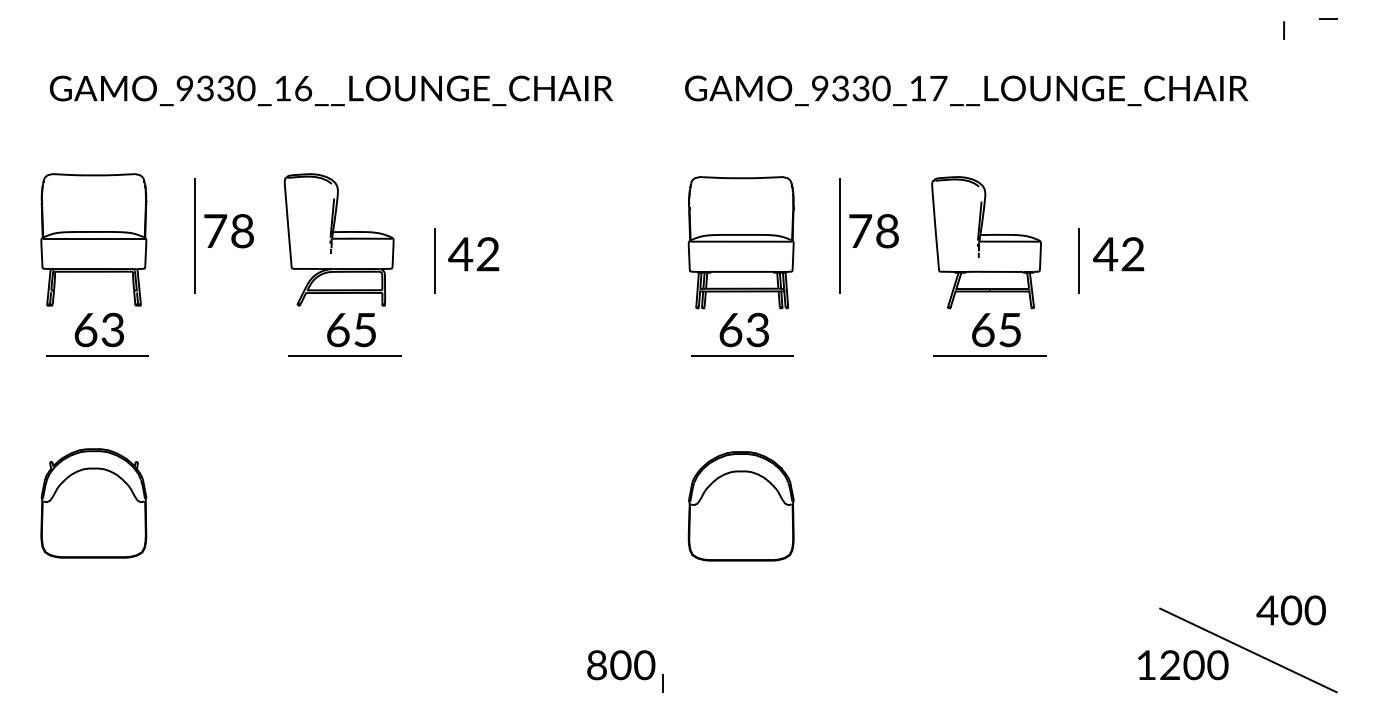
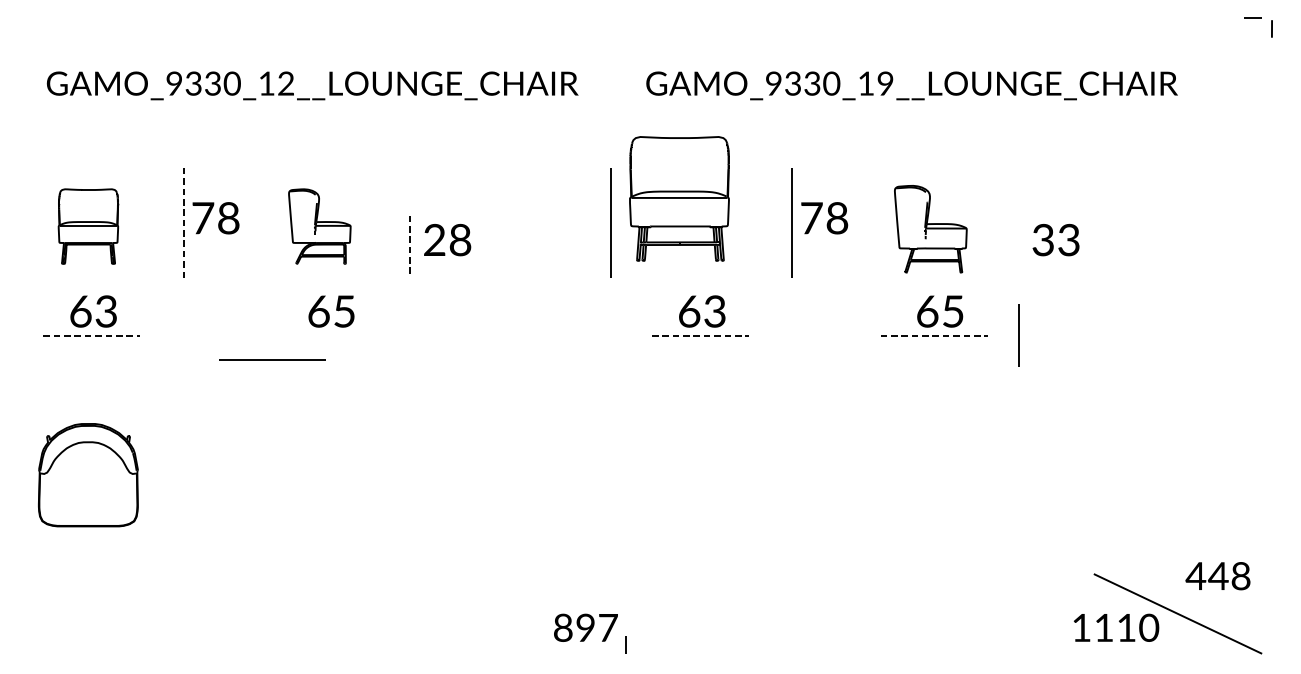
line: (1283, 30) -> (1271, 28), moved
text: (938, 87) -> (885, 82), GAMO_9330_17__LOUNGE_CHAIR -> GAMO_9330_19__LOUNGE_CHAIR
text: (303, 88) -> (286, 83), GAMO_9330_16__LOUNGE_CHAIR -> GAMO_9330_12__LOUNGE_CHAIR
line: (647, 235) -> (610, 222), added
line: (194, 236) -> (183, 223), solid -> dashed
part: (93, 239) -> (88, 226), size x0.6
part: (338, 239) -> (319, 226), size x0.6
part: (740, 242) -> (678, 198), moved
part: (986, 242) -> (930, 228), size x0.7
text: (473, 254) -> (446, 240), 42 -> 28
text: (1118, 254) -> (1055, 240), 42 -> 33
line: (1078, 260) -> (1017, 334), moved
line: (434, 261) -> (409, 246), solid -> dashed
line: (344, 355) -> (272, 359), moved
line: (98, 356) -> (92, 336), solid -> dashed
line: (743, 356) -> (701, 336), solid -> dashed
line: (990, 356) -> (934, 336), solid -> dashed
part: (740, 506) -> (698, 478), removed
text: (1302, 610) -> (1228, 576), 400 -> 448
text: (632, 665) -> (596, 628), 800 -> 897
text: (1182, 665) -> (1115, 628), 1200 -> 1110

